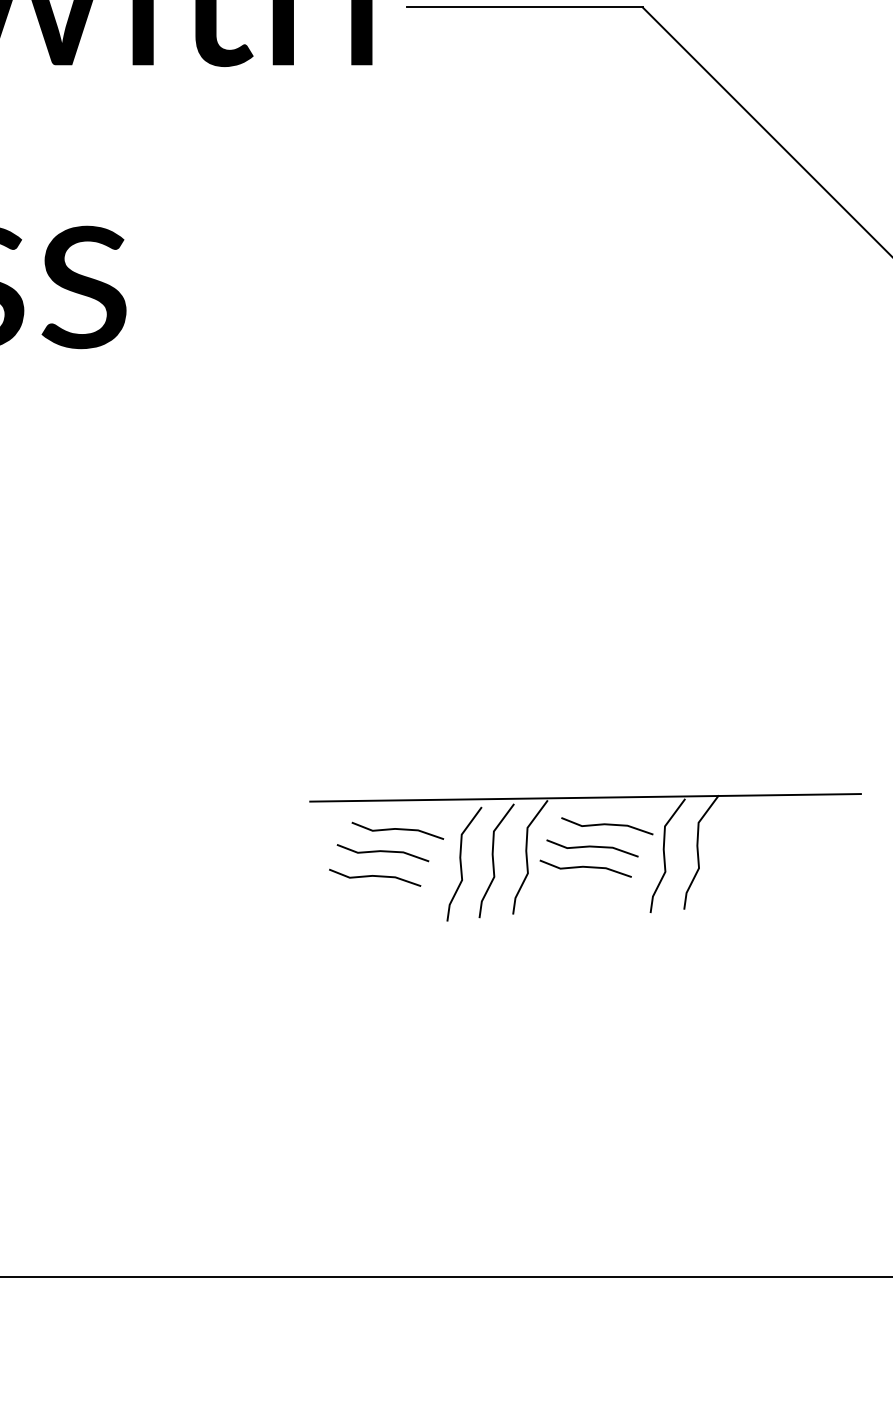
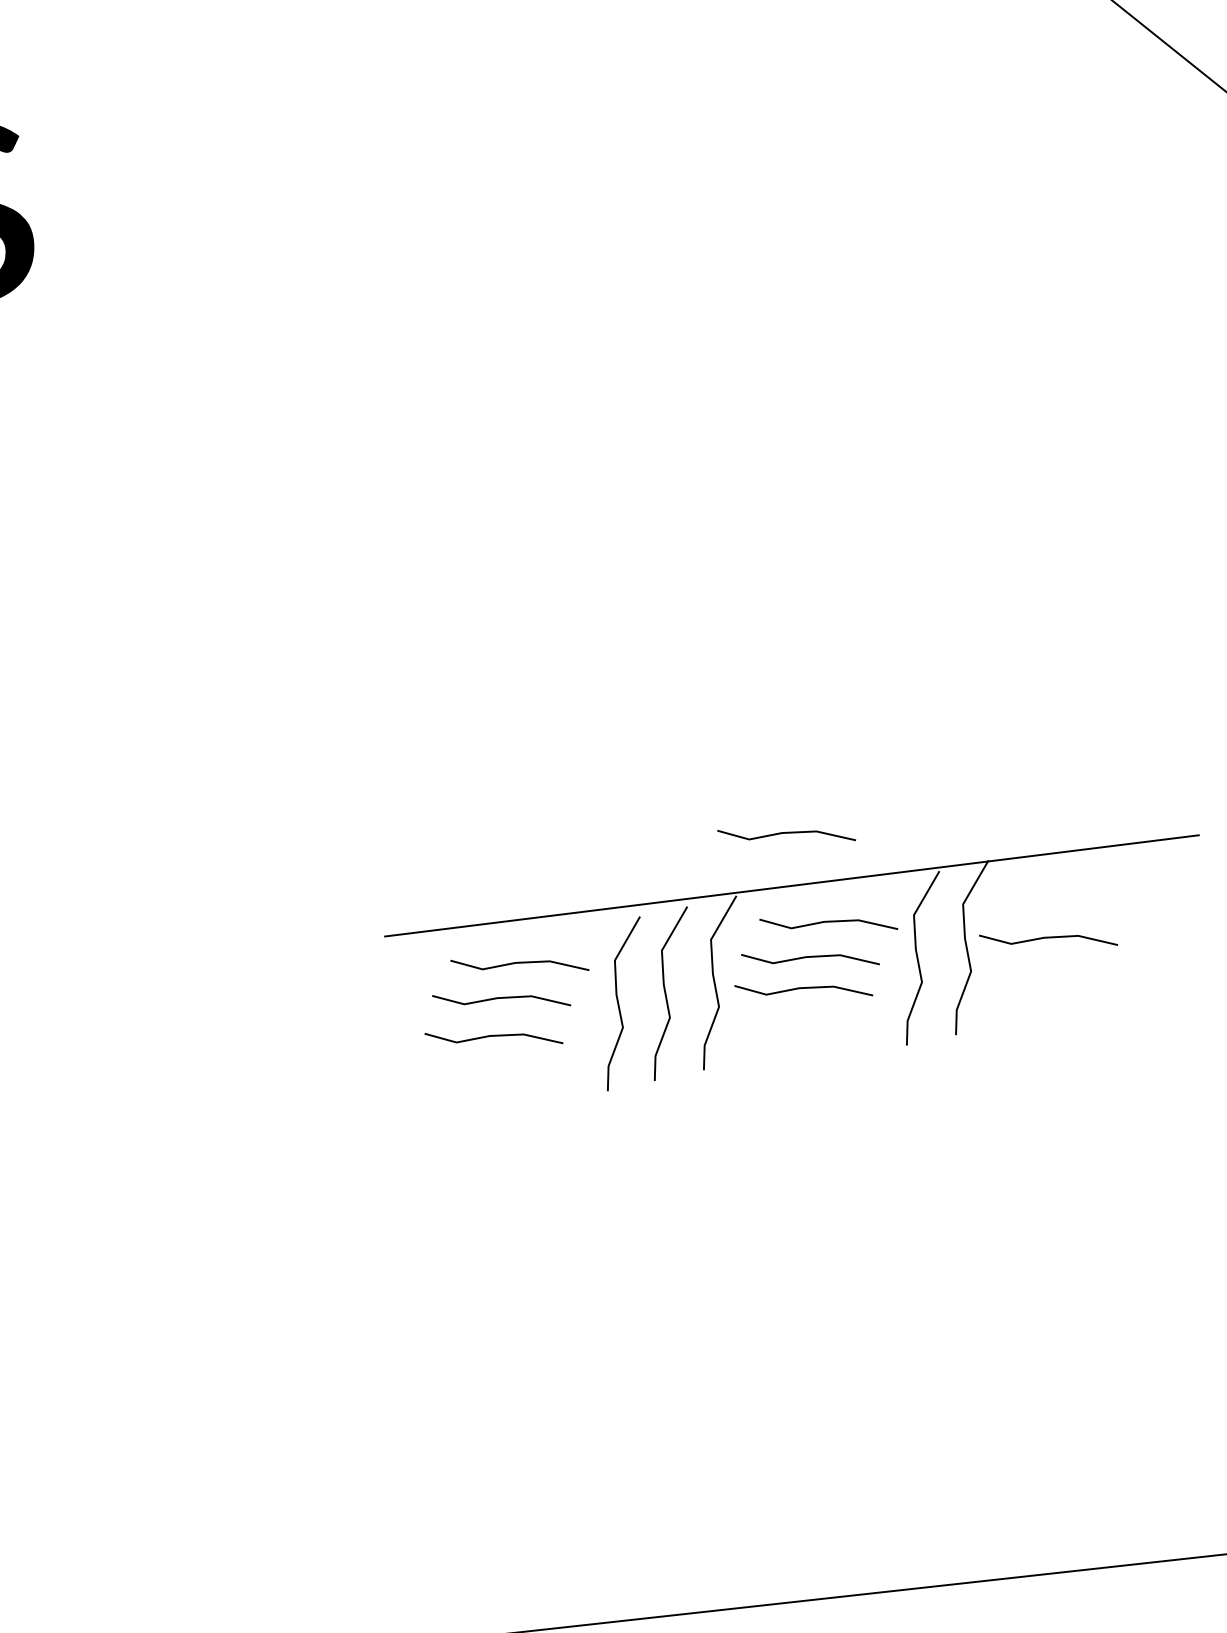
line: (585, 762) -> (786, 833), added
line: (752, 852) -> (1047, 939), added

